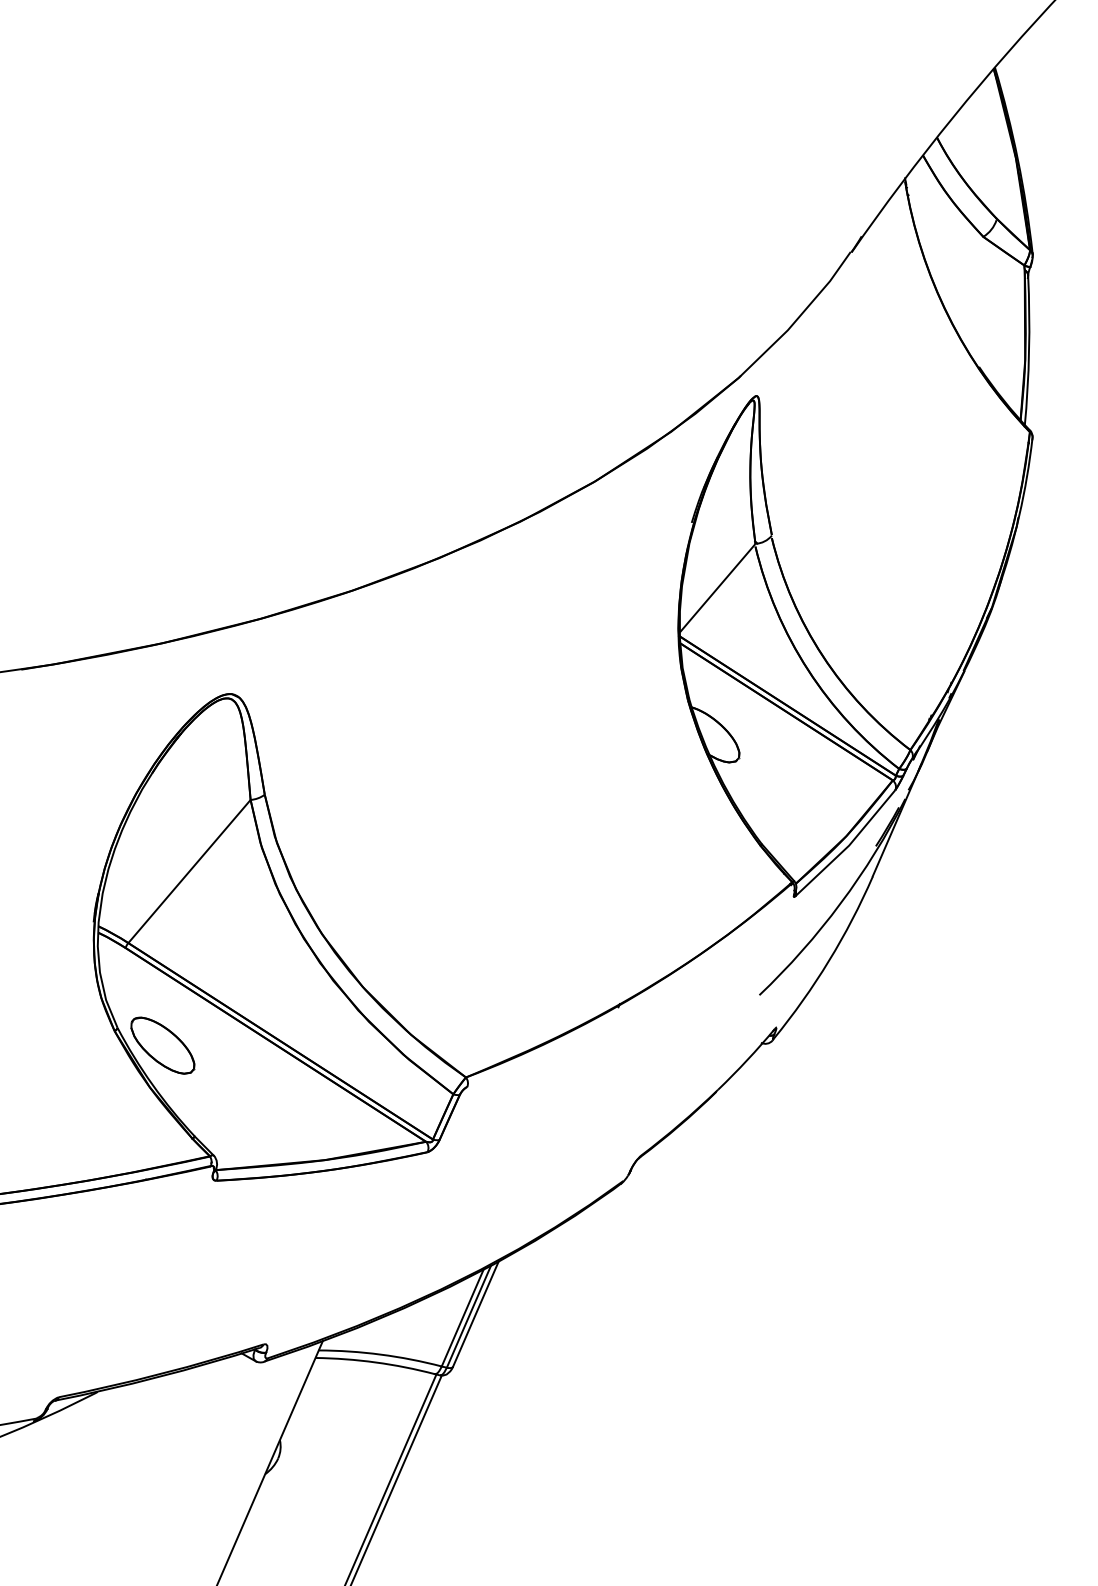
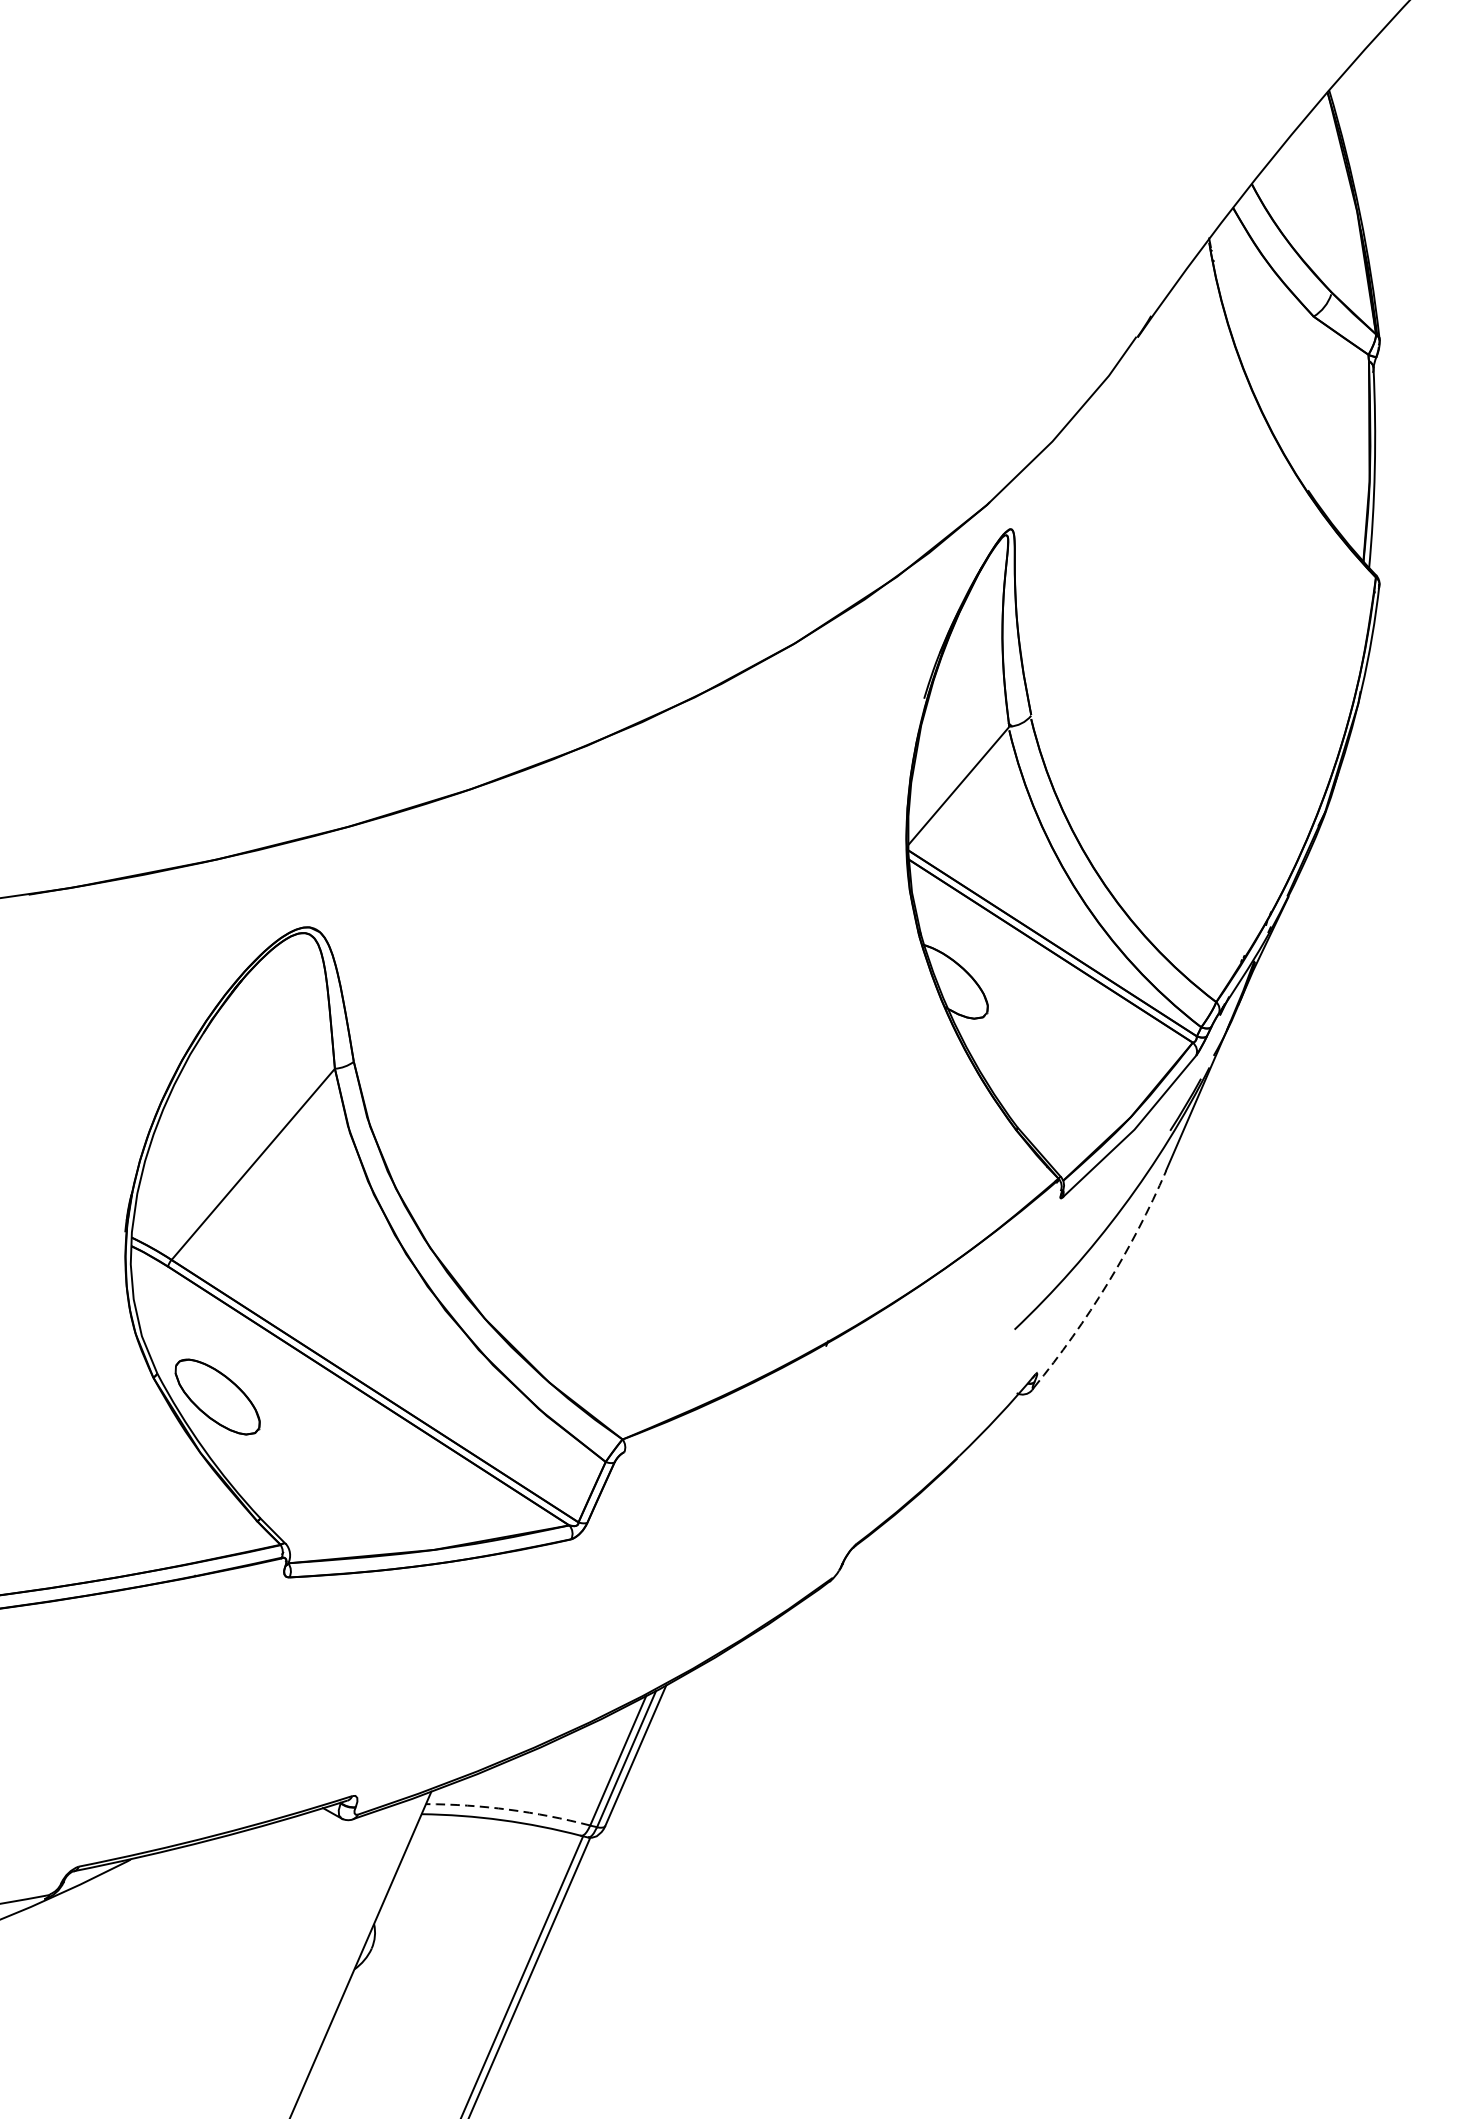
arc: (828, 960) -> (1106, 1283), solid -> dashed
arc: (380, 1354) -> (508, 1809), solid -> dashed

